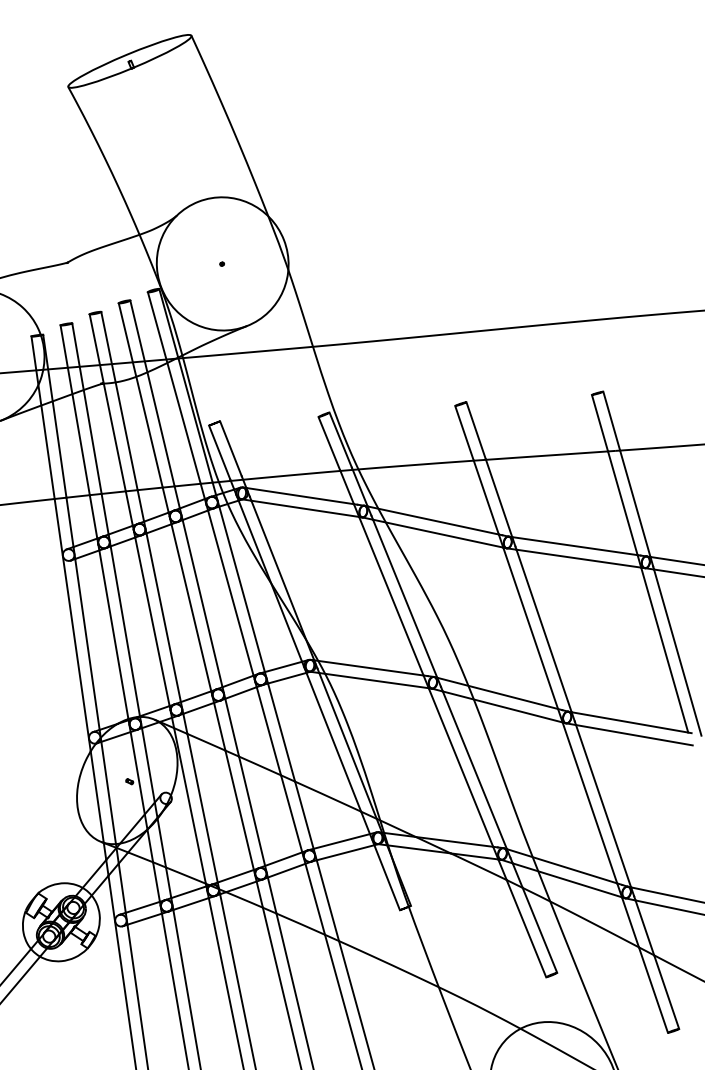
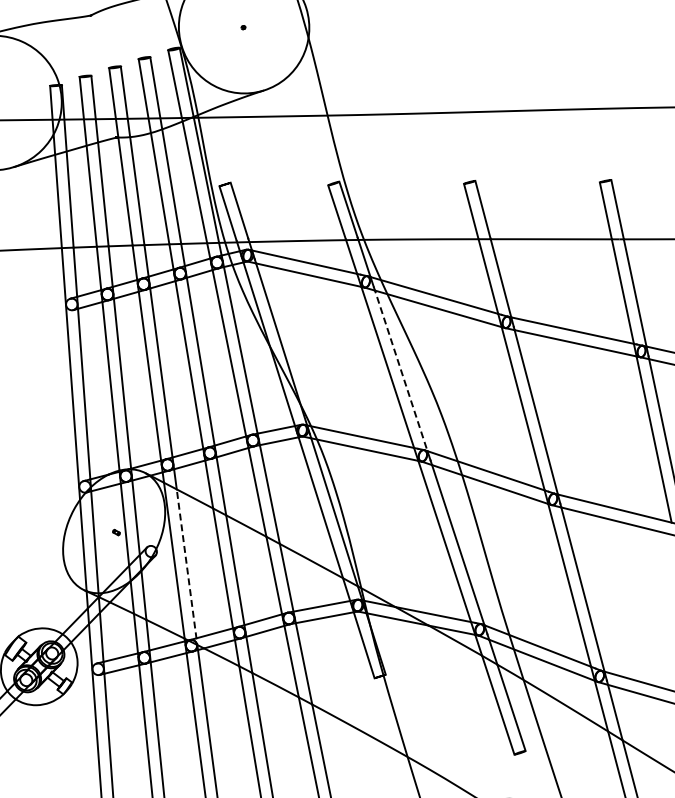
line: (404, 597) -> (400, 369), solid -> dashed
line: (203, 814) -> (187, 570), solid -> dashed

